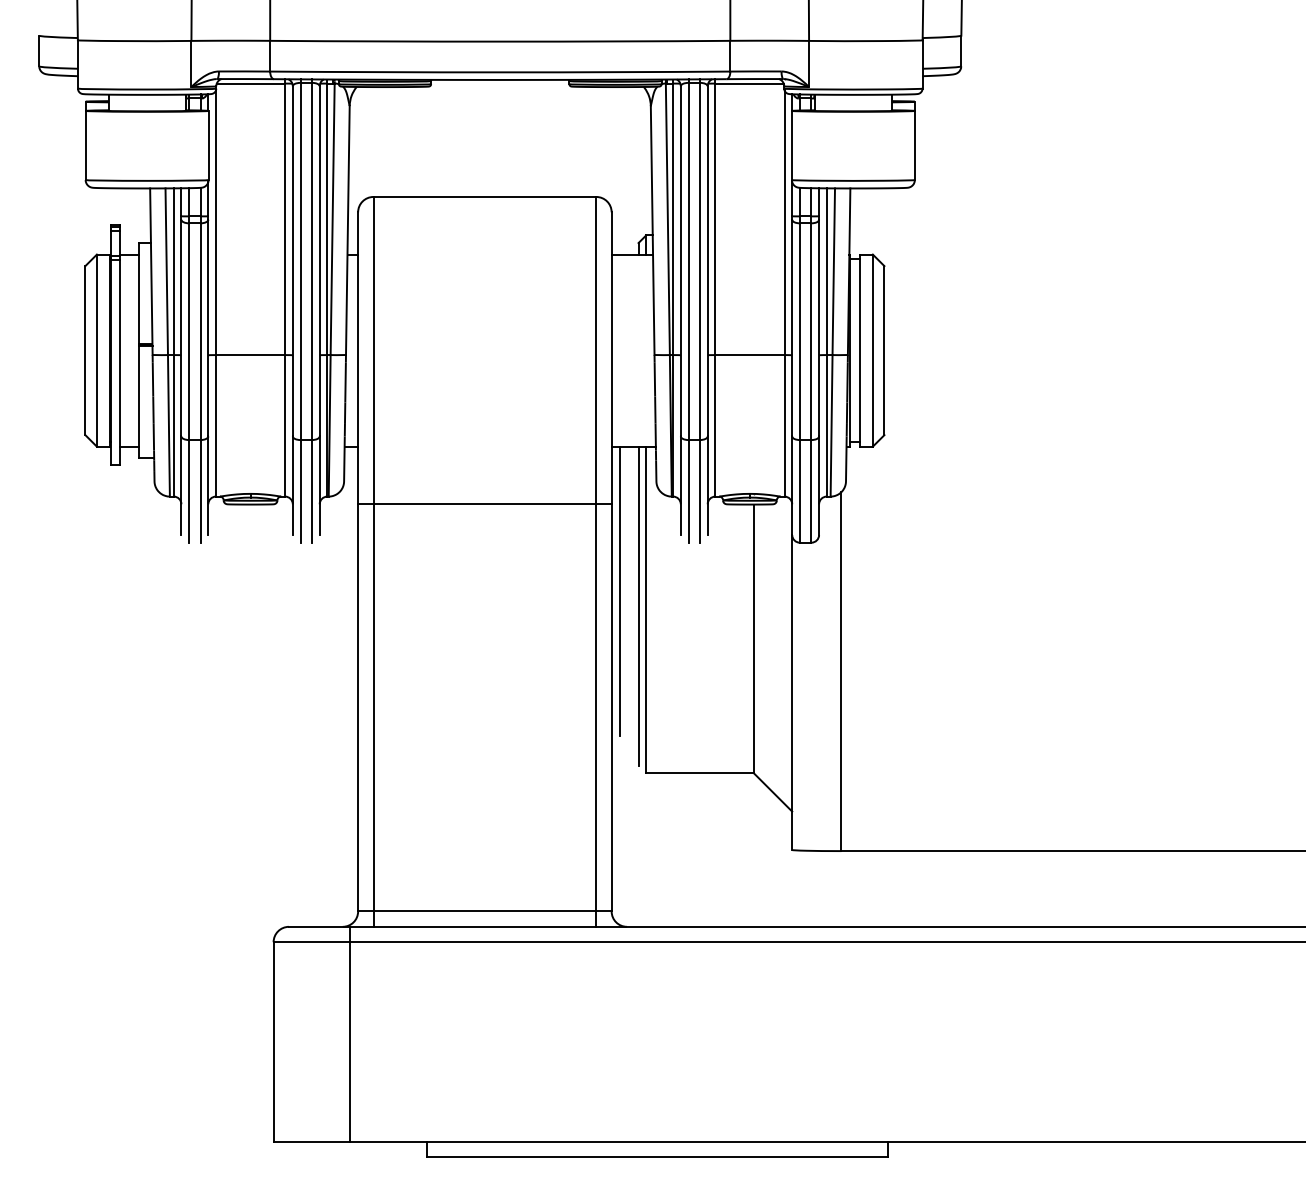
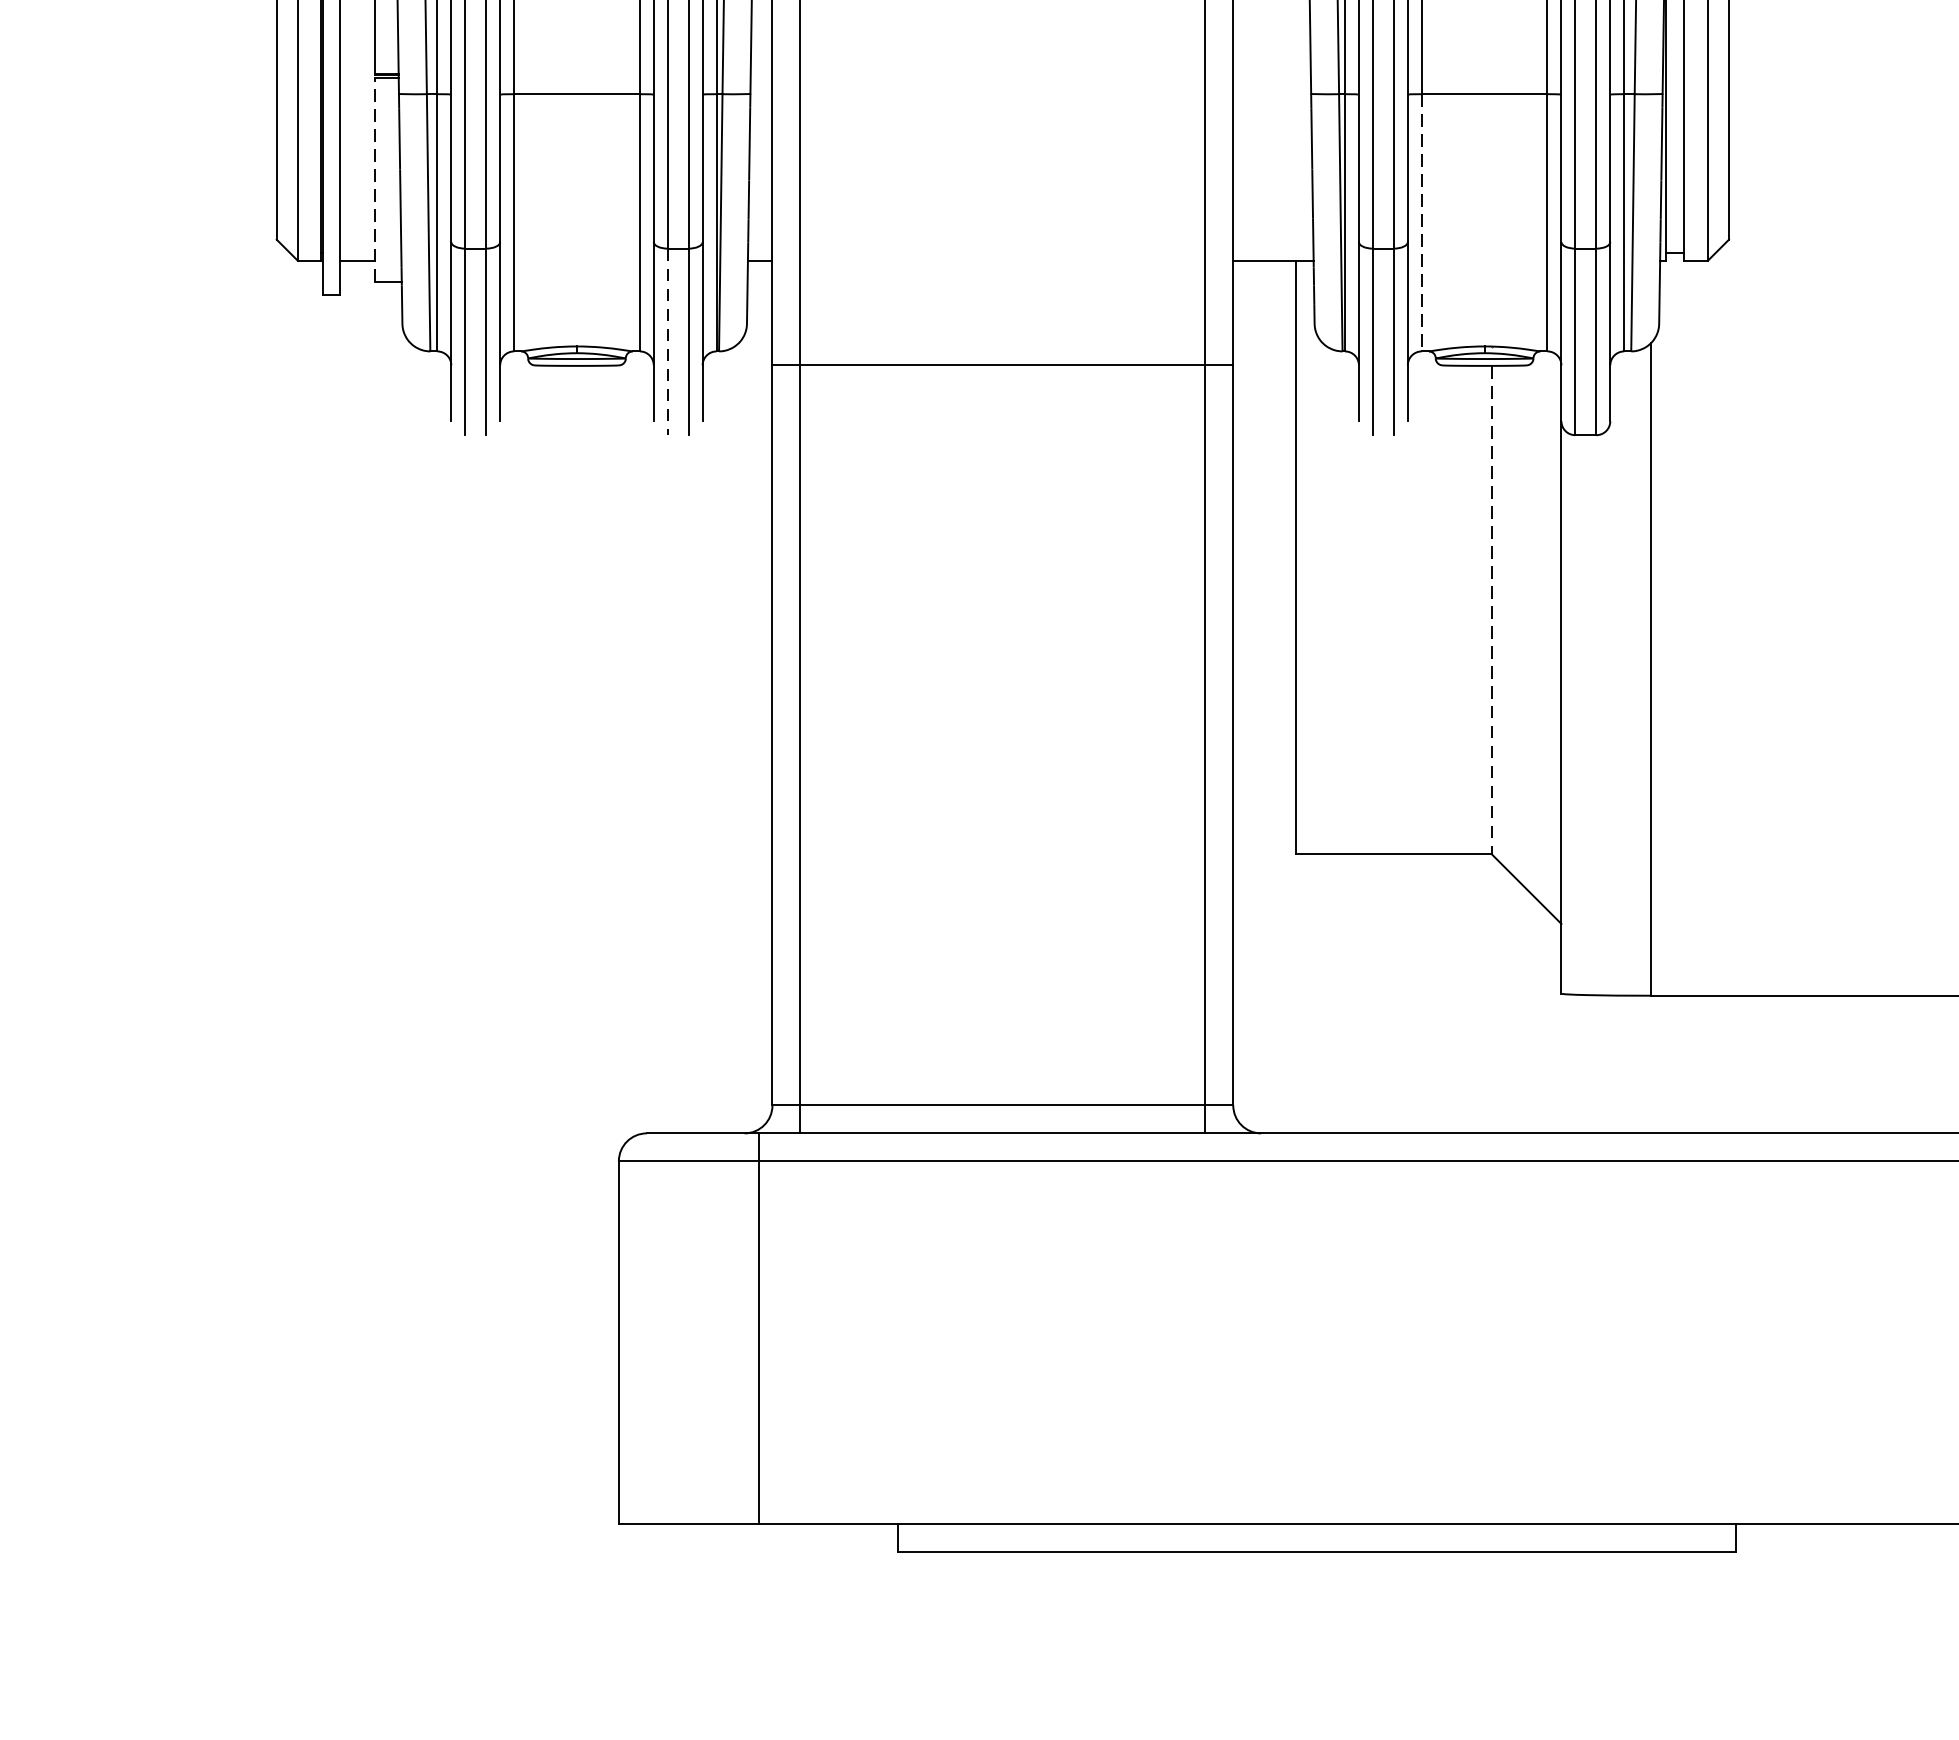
line: (139, 402) -> (375, 180), solid -> dashed
line: (715, 425) -> (1421, 222), solid -> dashed
line: (300, 491) -> (667, 342), solid -> dashed
line: (620, 591) -> (1249, 523), removed
line: (638, 605) -> (1282, 549), removed
line: (753, 639) -> (1491, 611), solid -> dashed

